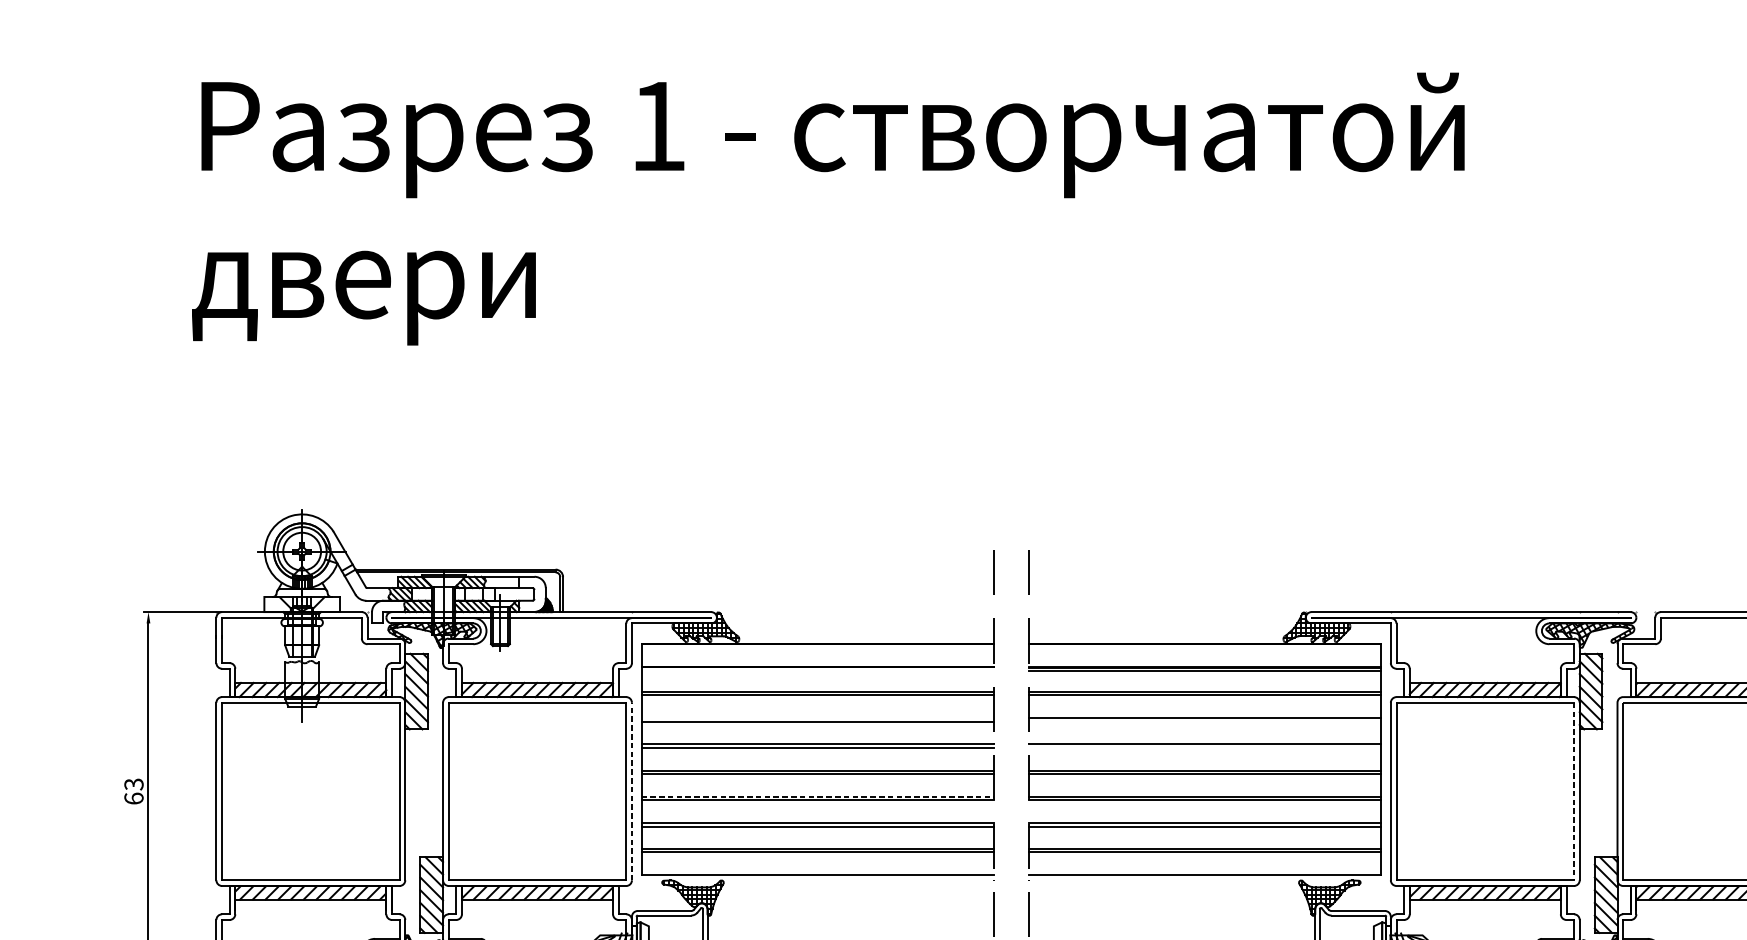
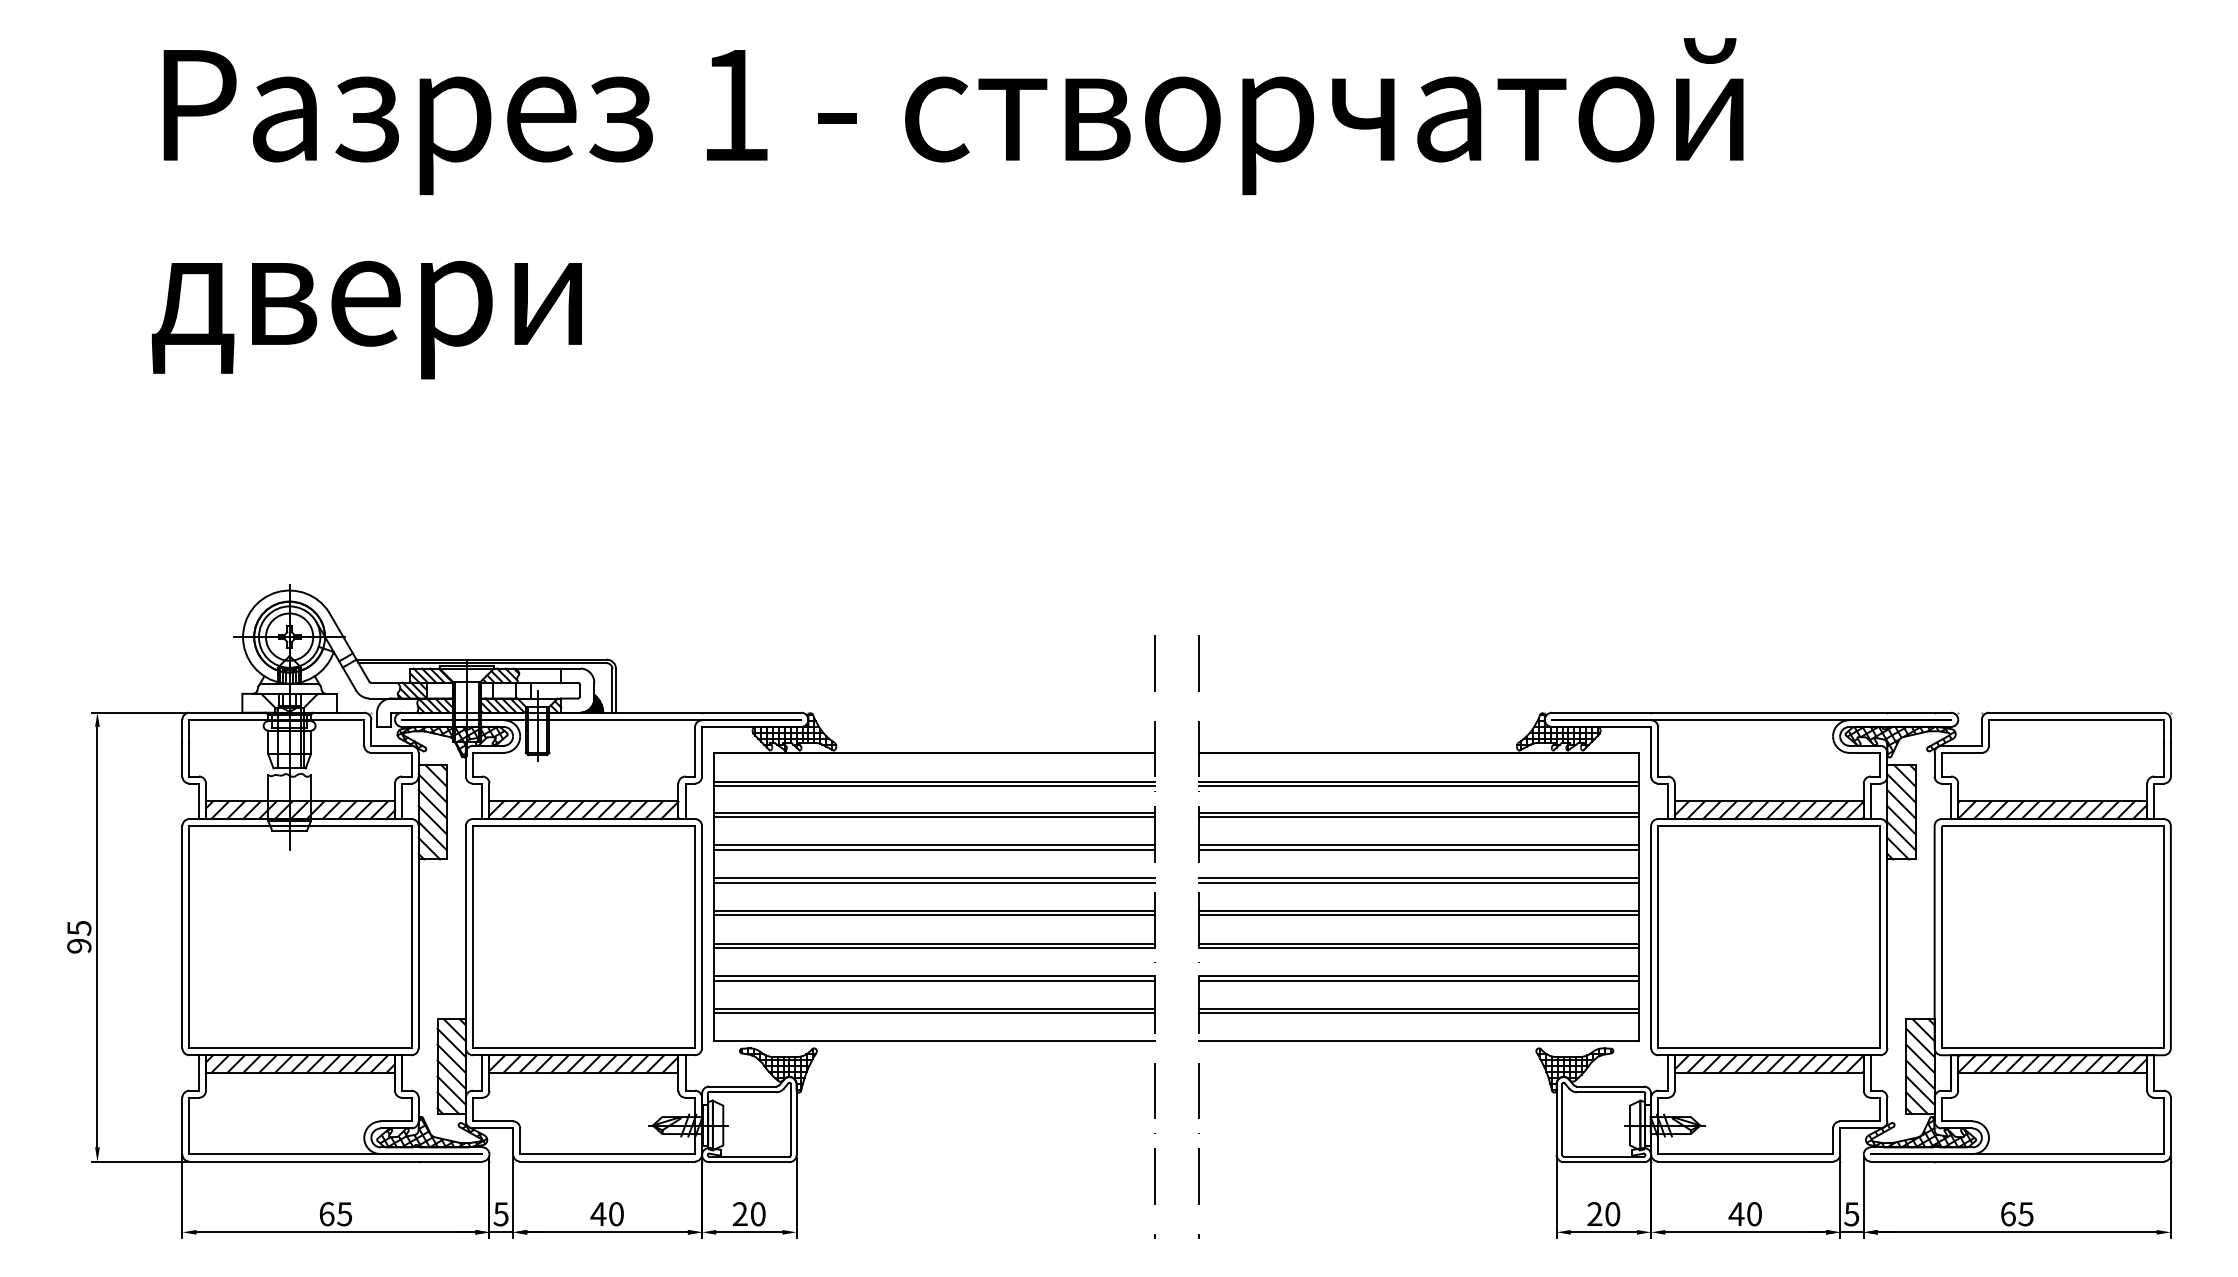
line: (817, 671) -> (934, 786), added
line: (817, 718) -> (934, 845), added
line: (1204, 721) -> (1418, 849), added
line: (1204, 747) -> (1418, 882), added
text: (134, 791) -> (79, 937), 63 -> 95
line: (632, 791) -> (702, 936), dashed -> solid
line: (1574, 791) -> (1880, 937), dashed -> solid
line: (817, 796) -> (934, 943), dashed -> solid

